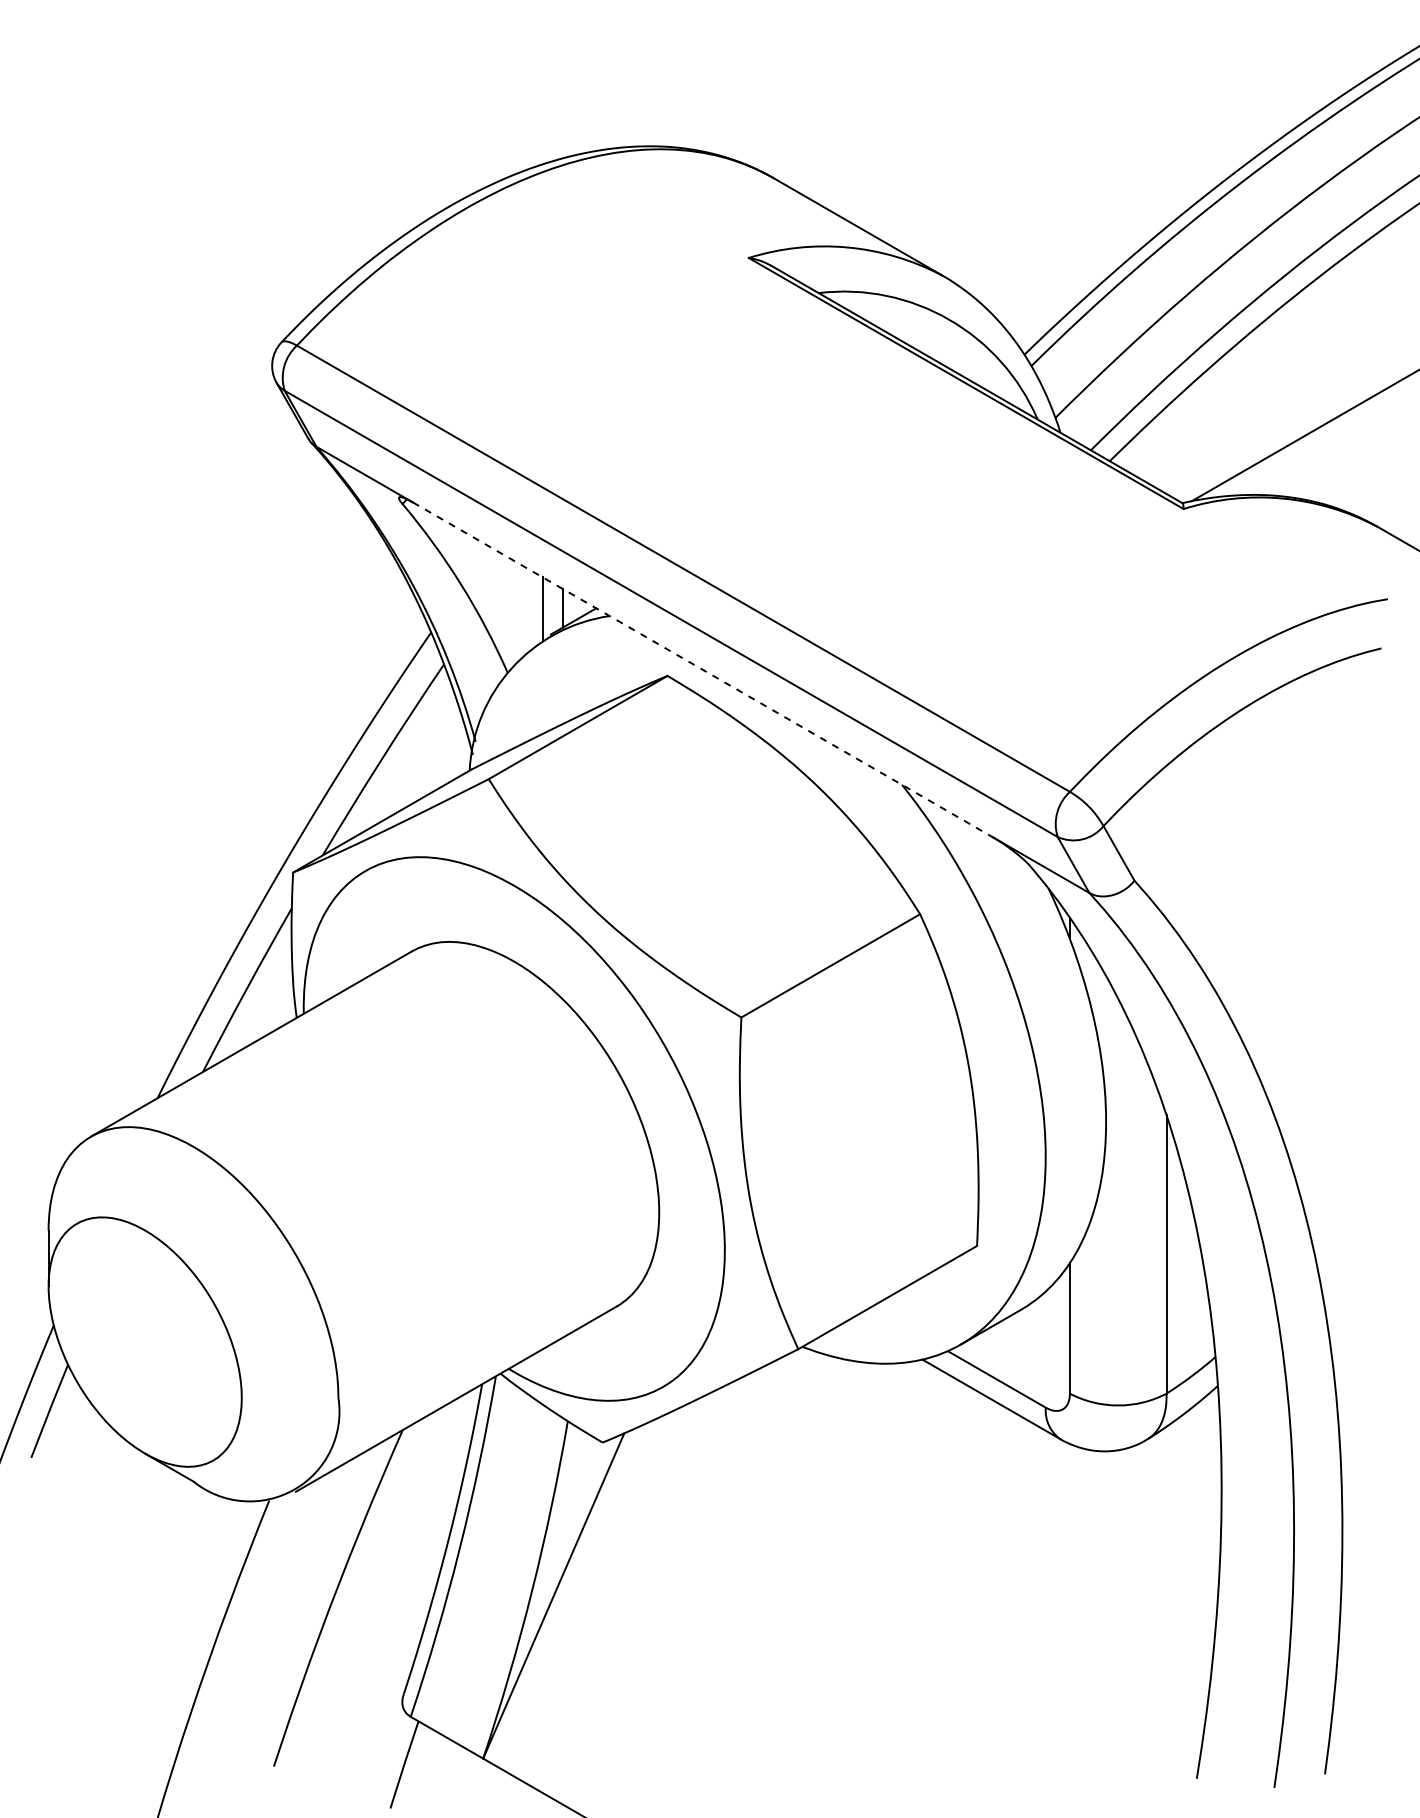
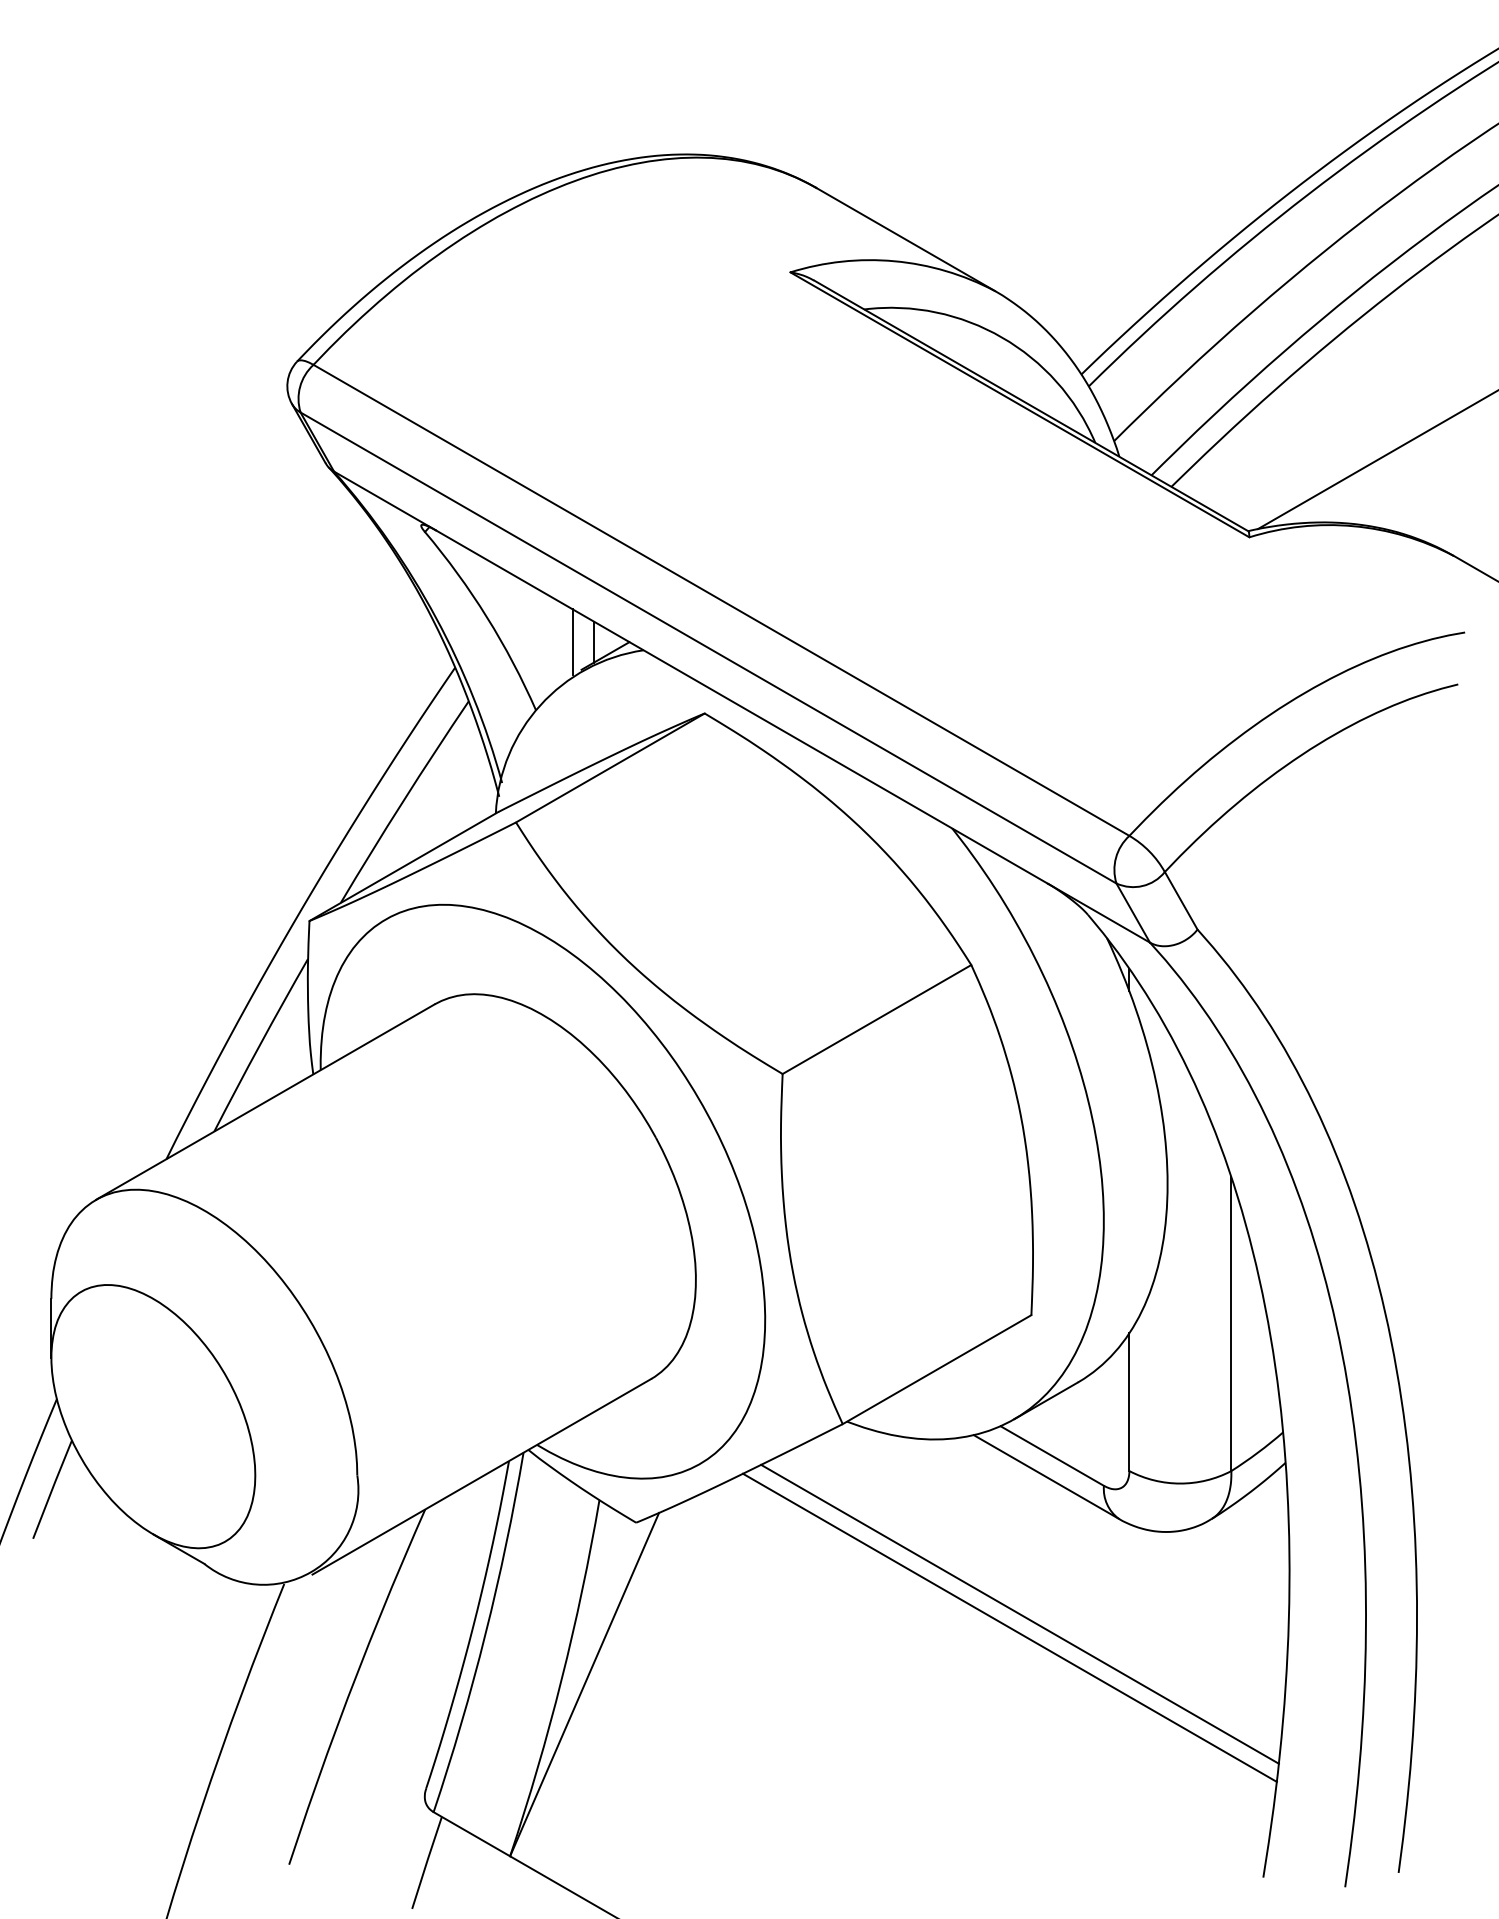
line: (702, 669) -> (741, 706), dashed -> solid
line: (966, 1528) -> (1020, 1613), added
line: (956, 1542) -> (1009, 1628), added

